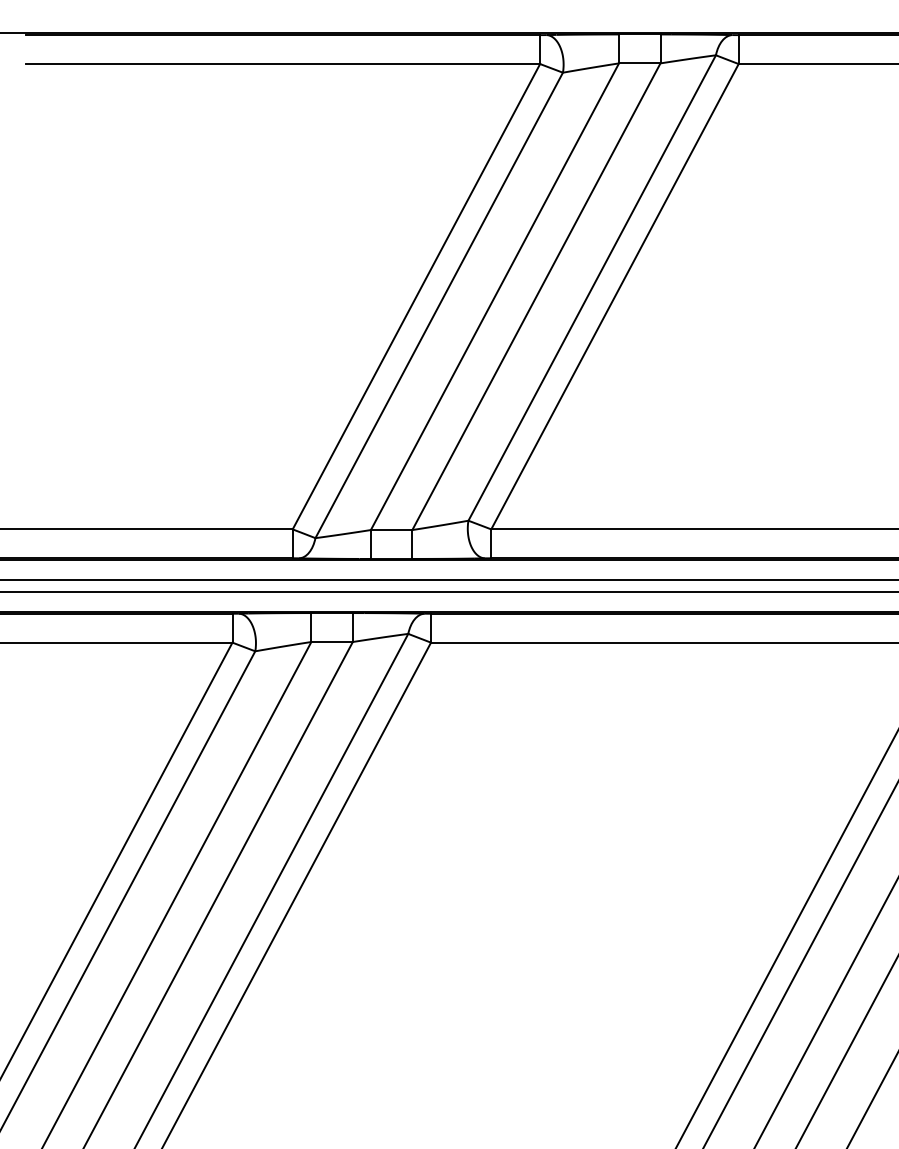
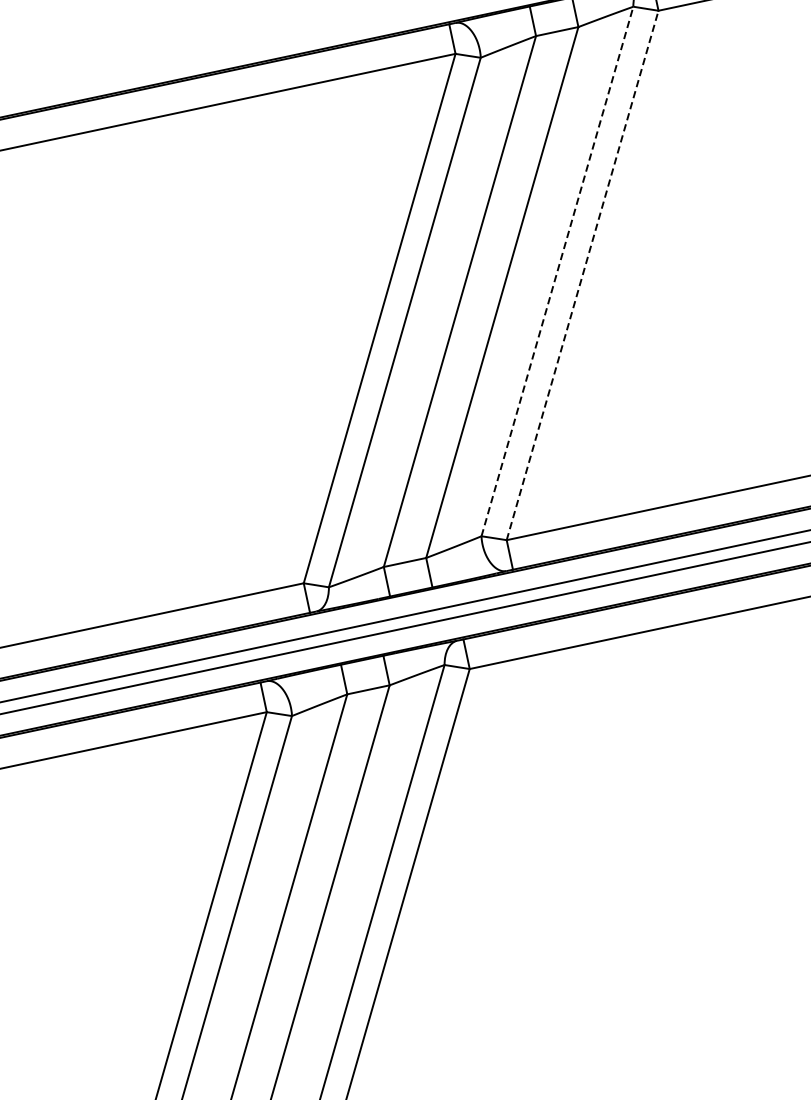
line: (592, 288) -> (557, 271), solid -> dashed
line: (614, 296) -> (582, 275), solid -> dashed

